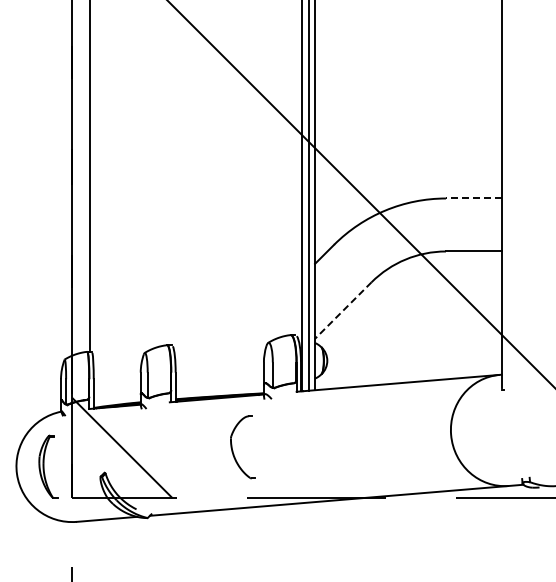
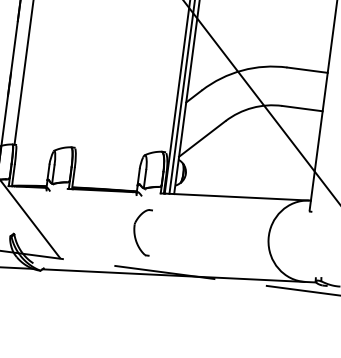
line: (473, 198) -> (307, 70), dashed -> solid
line: (343, 310) -> (202, 138), dashed -> solid
part: (233, 450) -> (135, 233), moved

